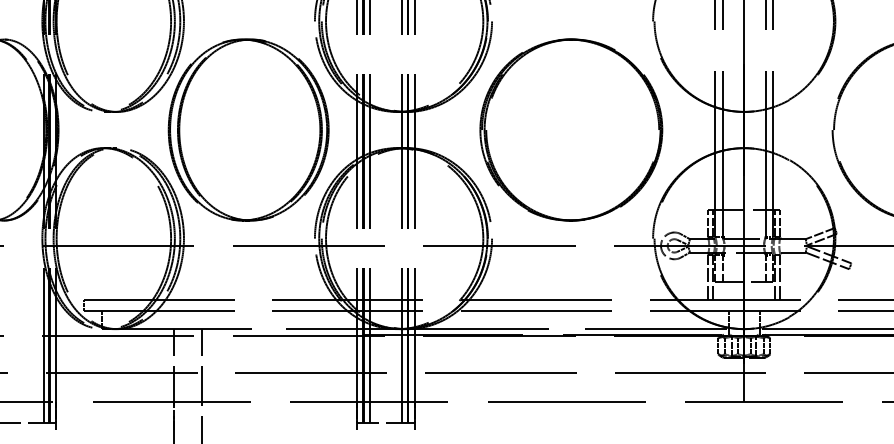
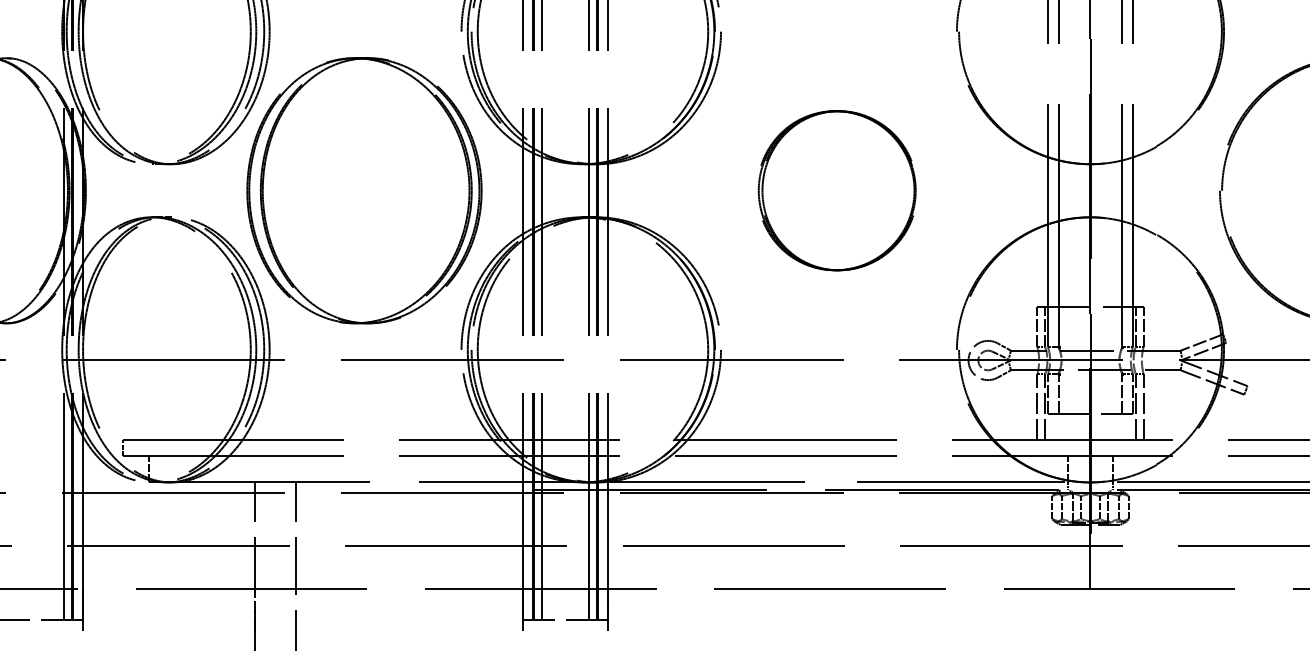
part: (571, 129) -> (837, 189), size x0.6

